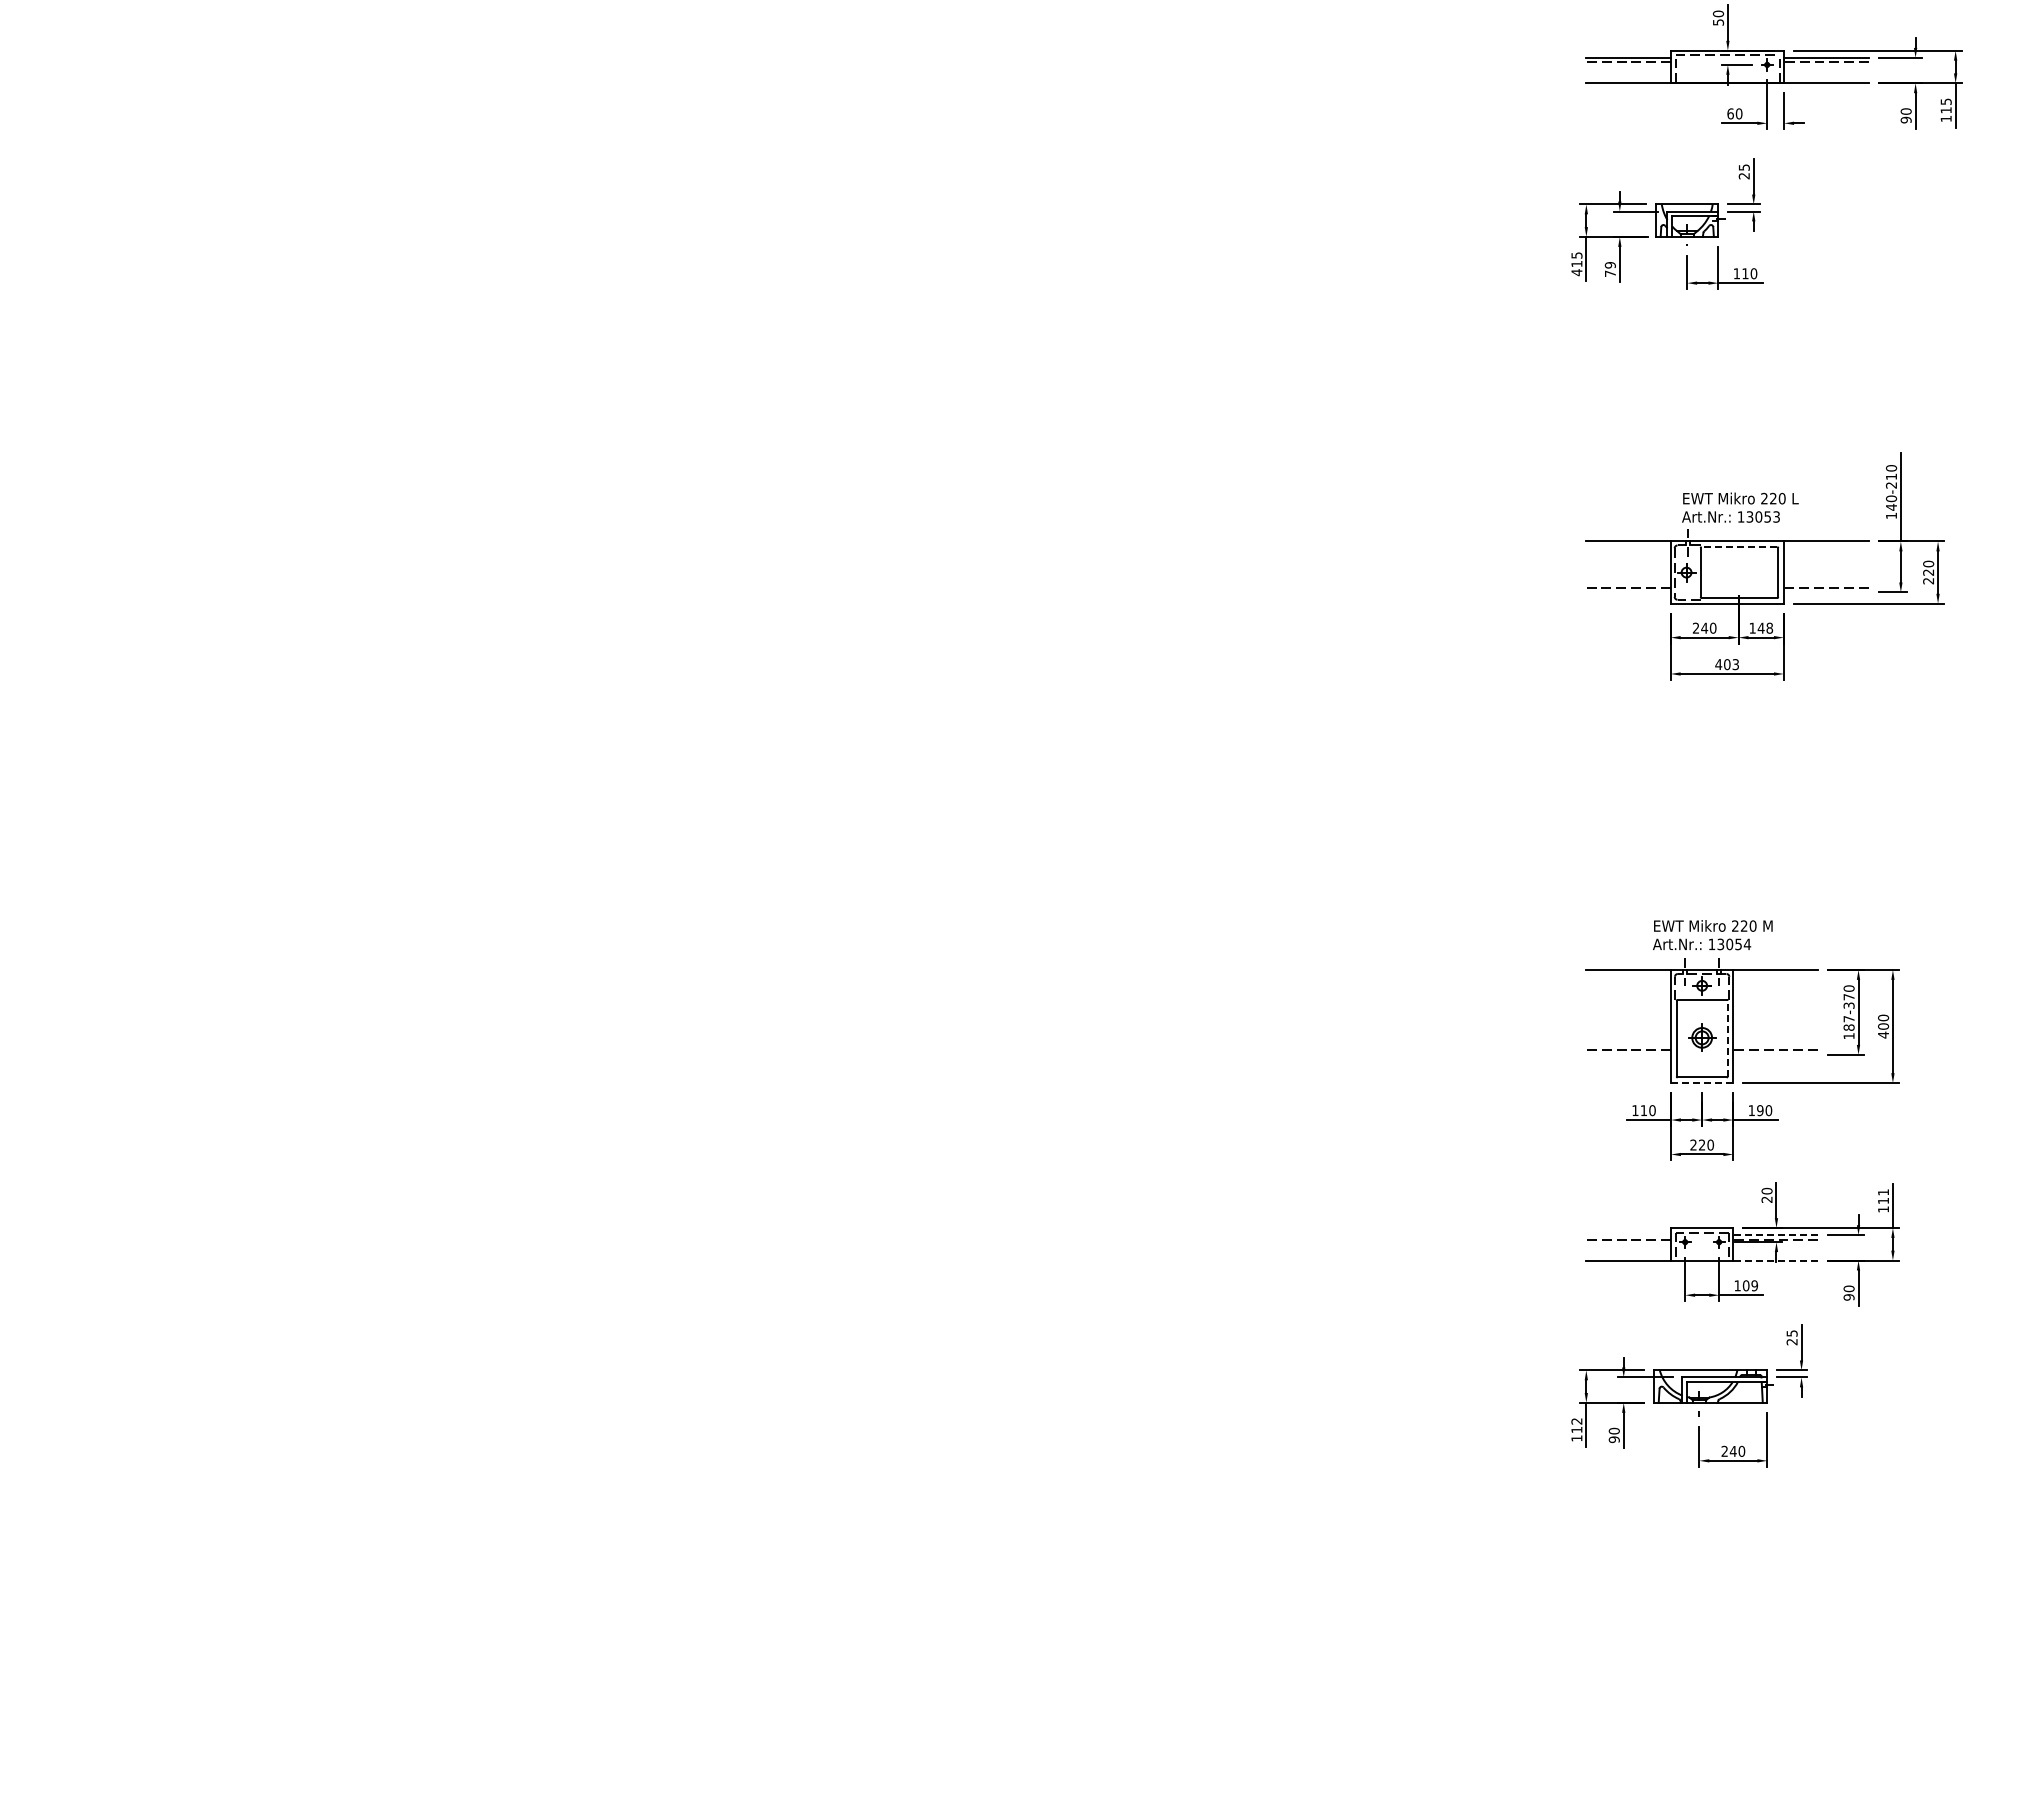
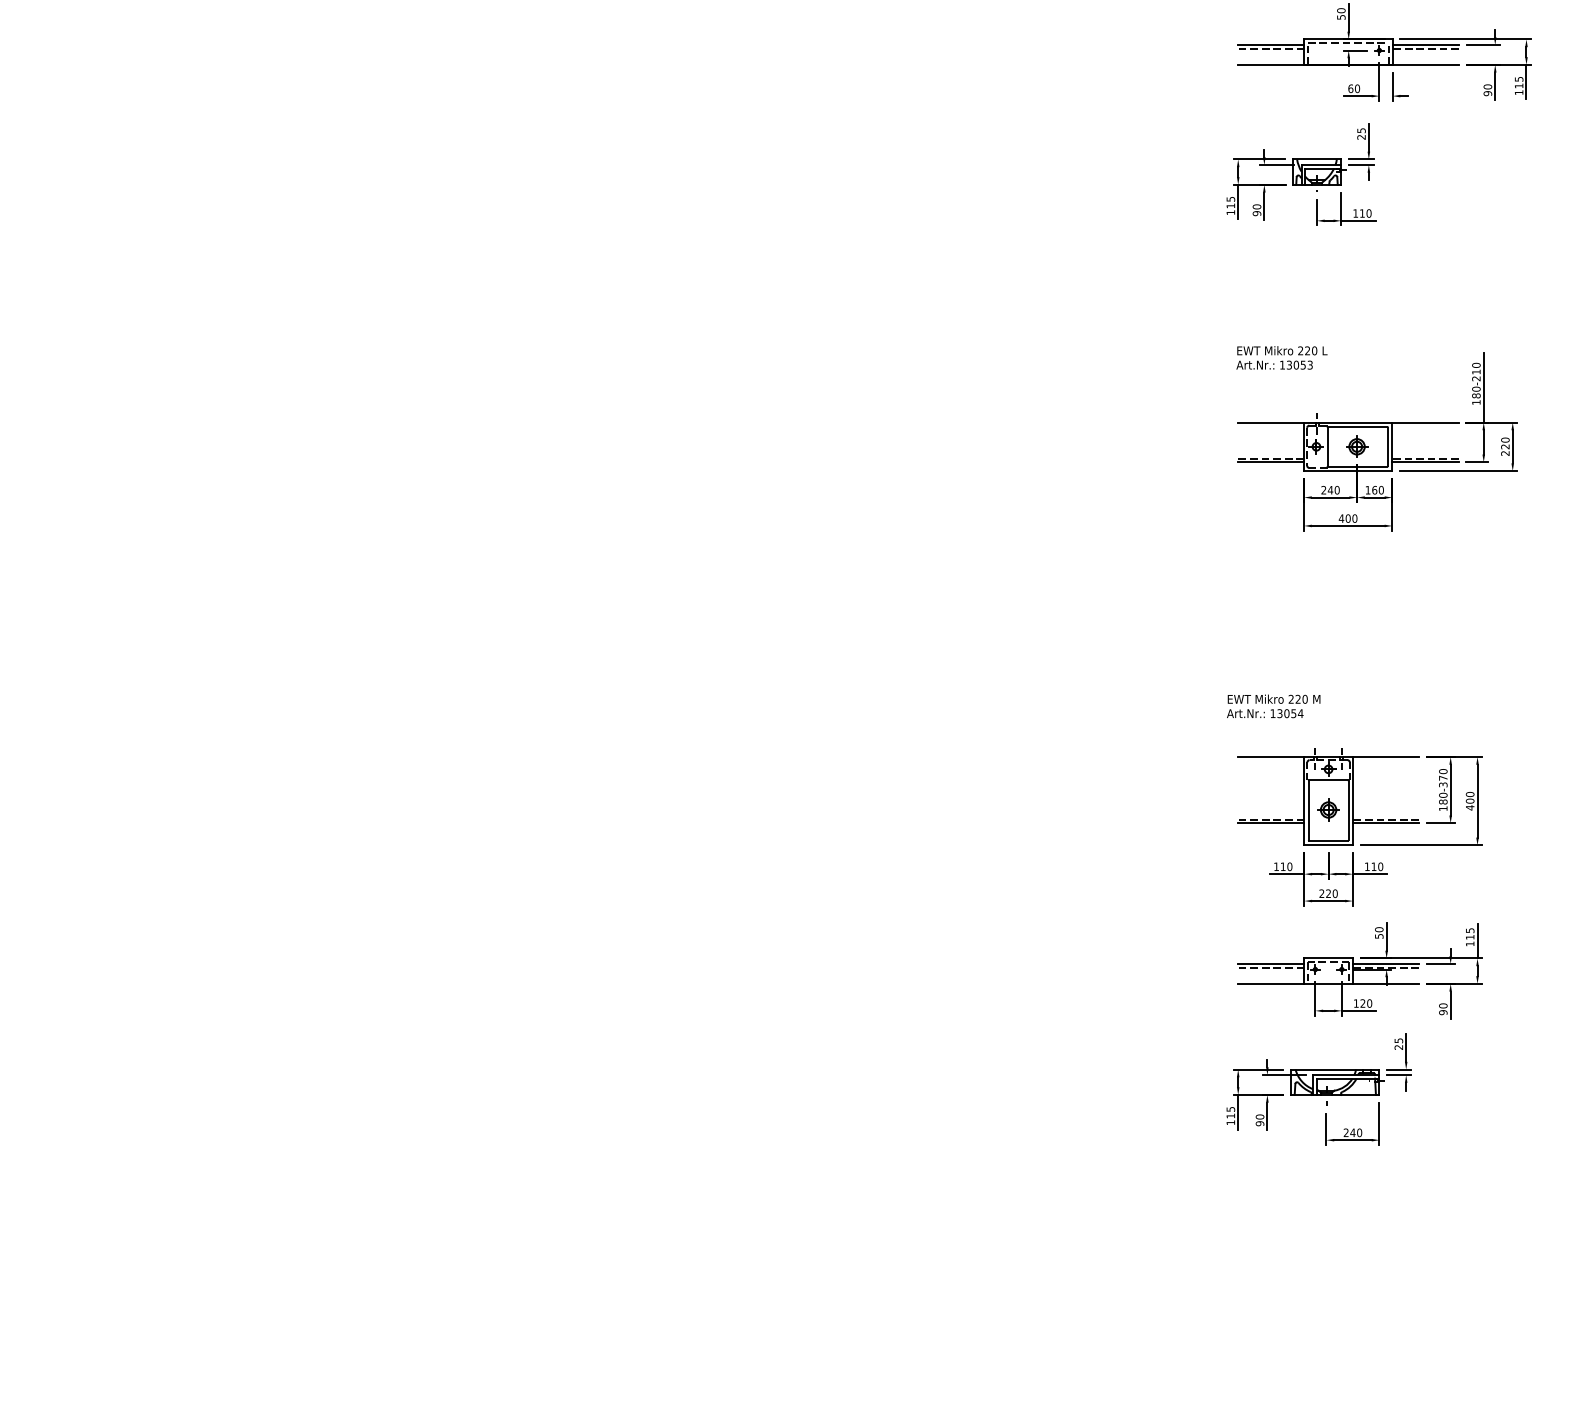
text: (1609, 269) -> (1256, 210), 79 -> 90
text: (1576, 272) -> (1230, 212), 415 -> 115
text: (1891, 506) -> (1476, 395), 140-210 -> 180-210
text: (1740, 507) -> (1282, 357), moved
line: (1739, 547) -> (1357, 427), dashed -> solid
part: (1738, 572) -> (1356, 446), added
line: (1627, 592) -> (1270, 462), added
line: (1825, 592) -> (1424, 462), added
text: (1765, 627) -> (1378, 489), 148 -> 160
text: (1735, 664) -> (1354, 518), 403 -> 400
text: (1712, 935) -> (1273, 706), moved
text: (1848, 1018) -> (1442, 794), 187-370 -> 180-370
line: (1727, 1038) -> (1348, 810), dashed -> solid
line: (1628, 1054) -> (1271, 822), added
line: (1775, 1054) -> (1385, 822), added
line: (1701, 1083) -> (1328, 845), dashed -> solid
text: (1760, 1110) -> (1374, 866), 190 -> 110
text: (1883, 1192) -> (1470, 930), 111 -> 115
text: (1766, 1199) -> (1378, 936), 20 -> 50
line: (1628, 1235) -> (1271, 964), added
line: (1775, 1235) -> (1385, 964), dashed -> solid
line: (1775, 1260) -> (1385, 983), dashed -> solid
text: (1749, 1285) -> (1365, 1003), 109 -> 120
text: (1576, 1421) -> (1230, 1109), 112 -> 115

